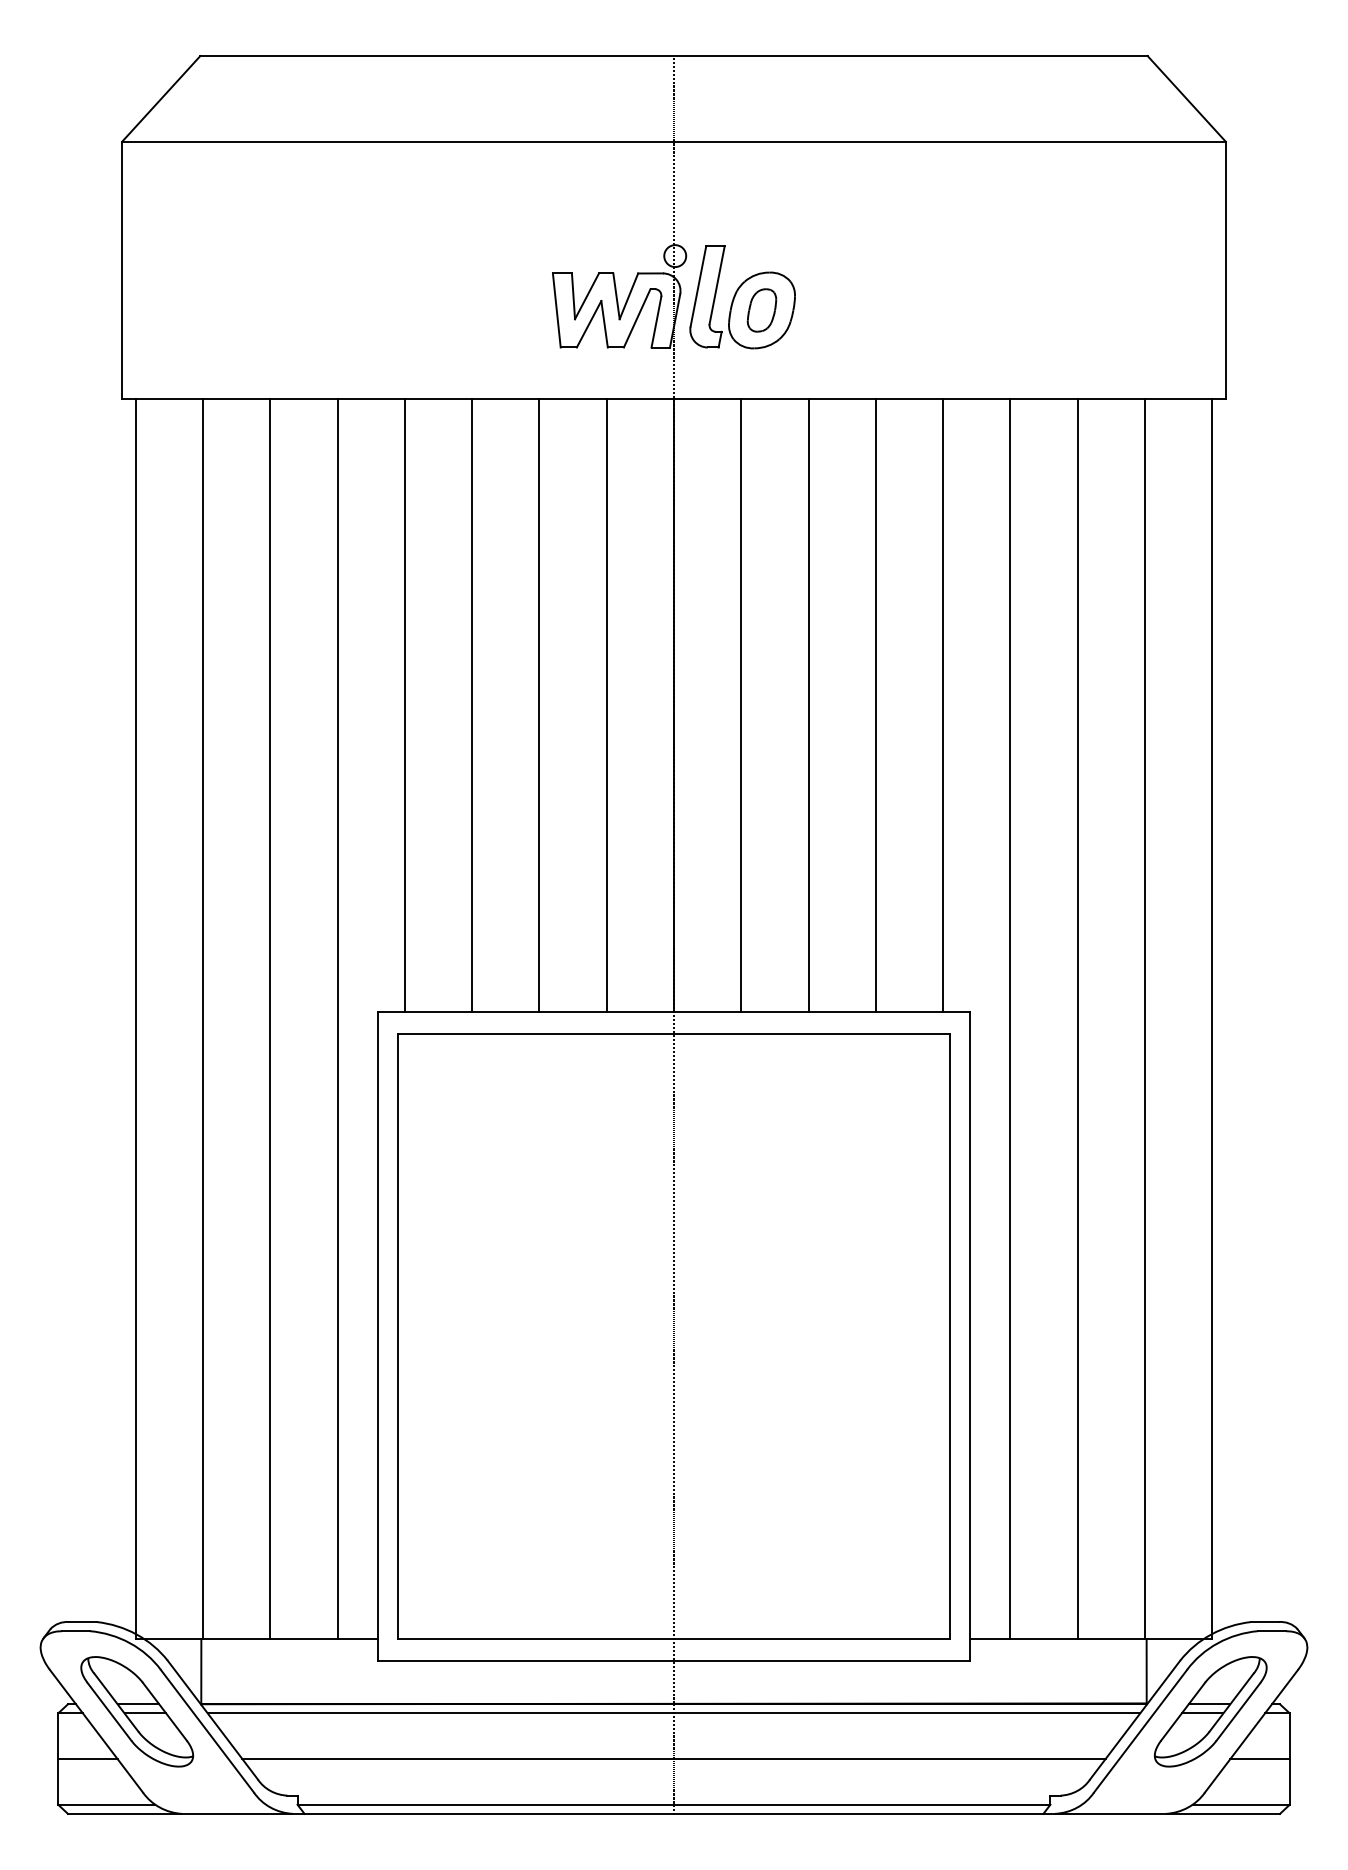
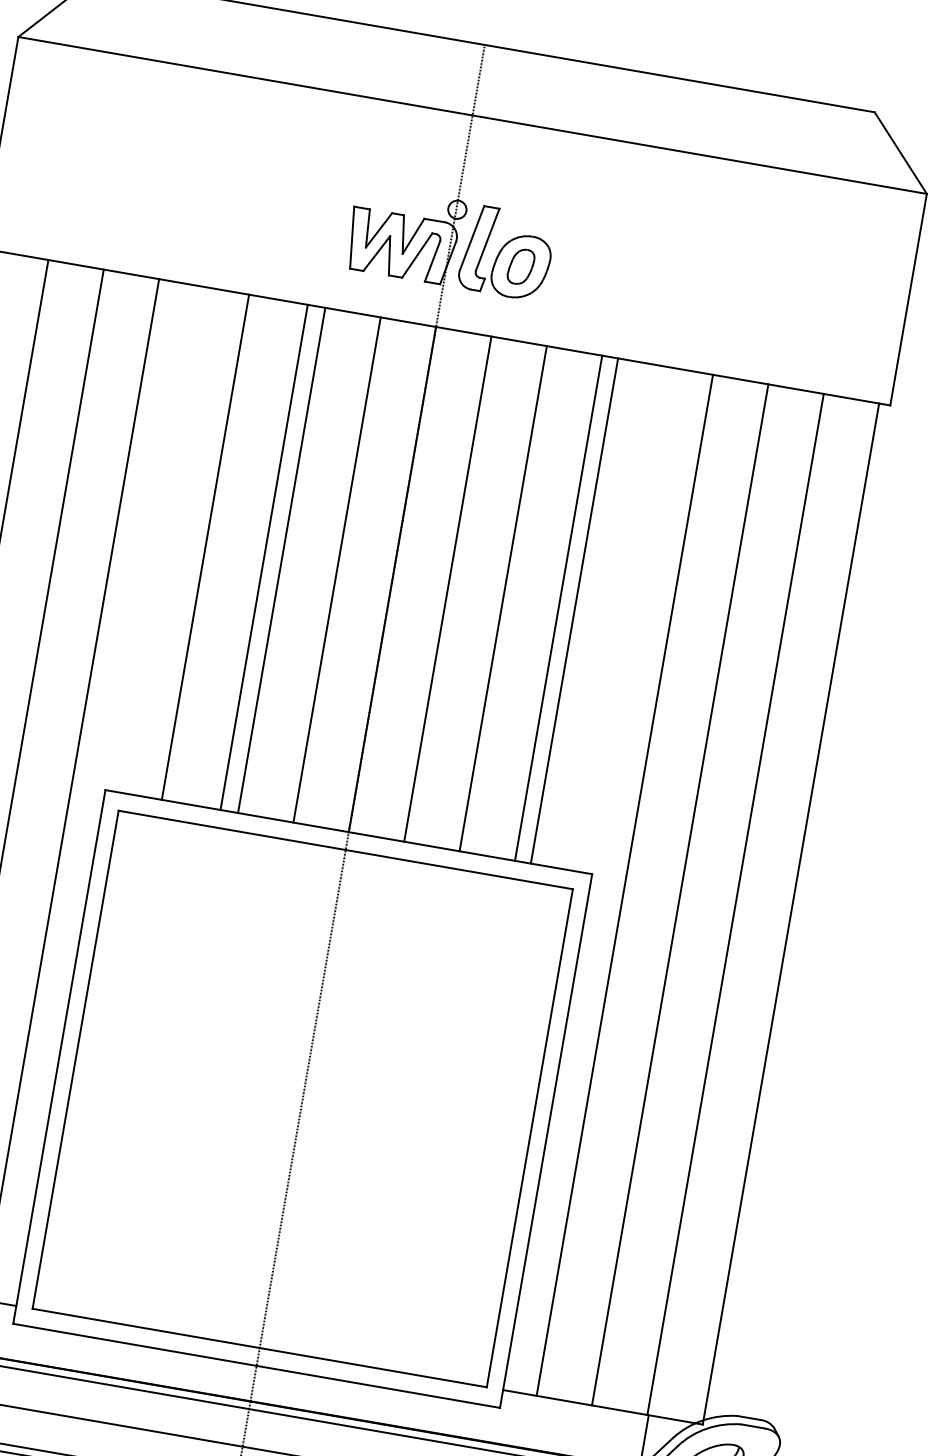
line: (404, 705) -> (205, 547), moved
line: (472, 705) -> (264, 557), moved
line: (943, 705) -> (574, 610), moved

